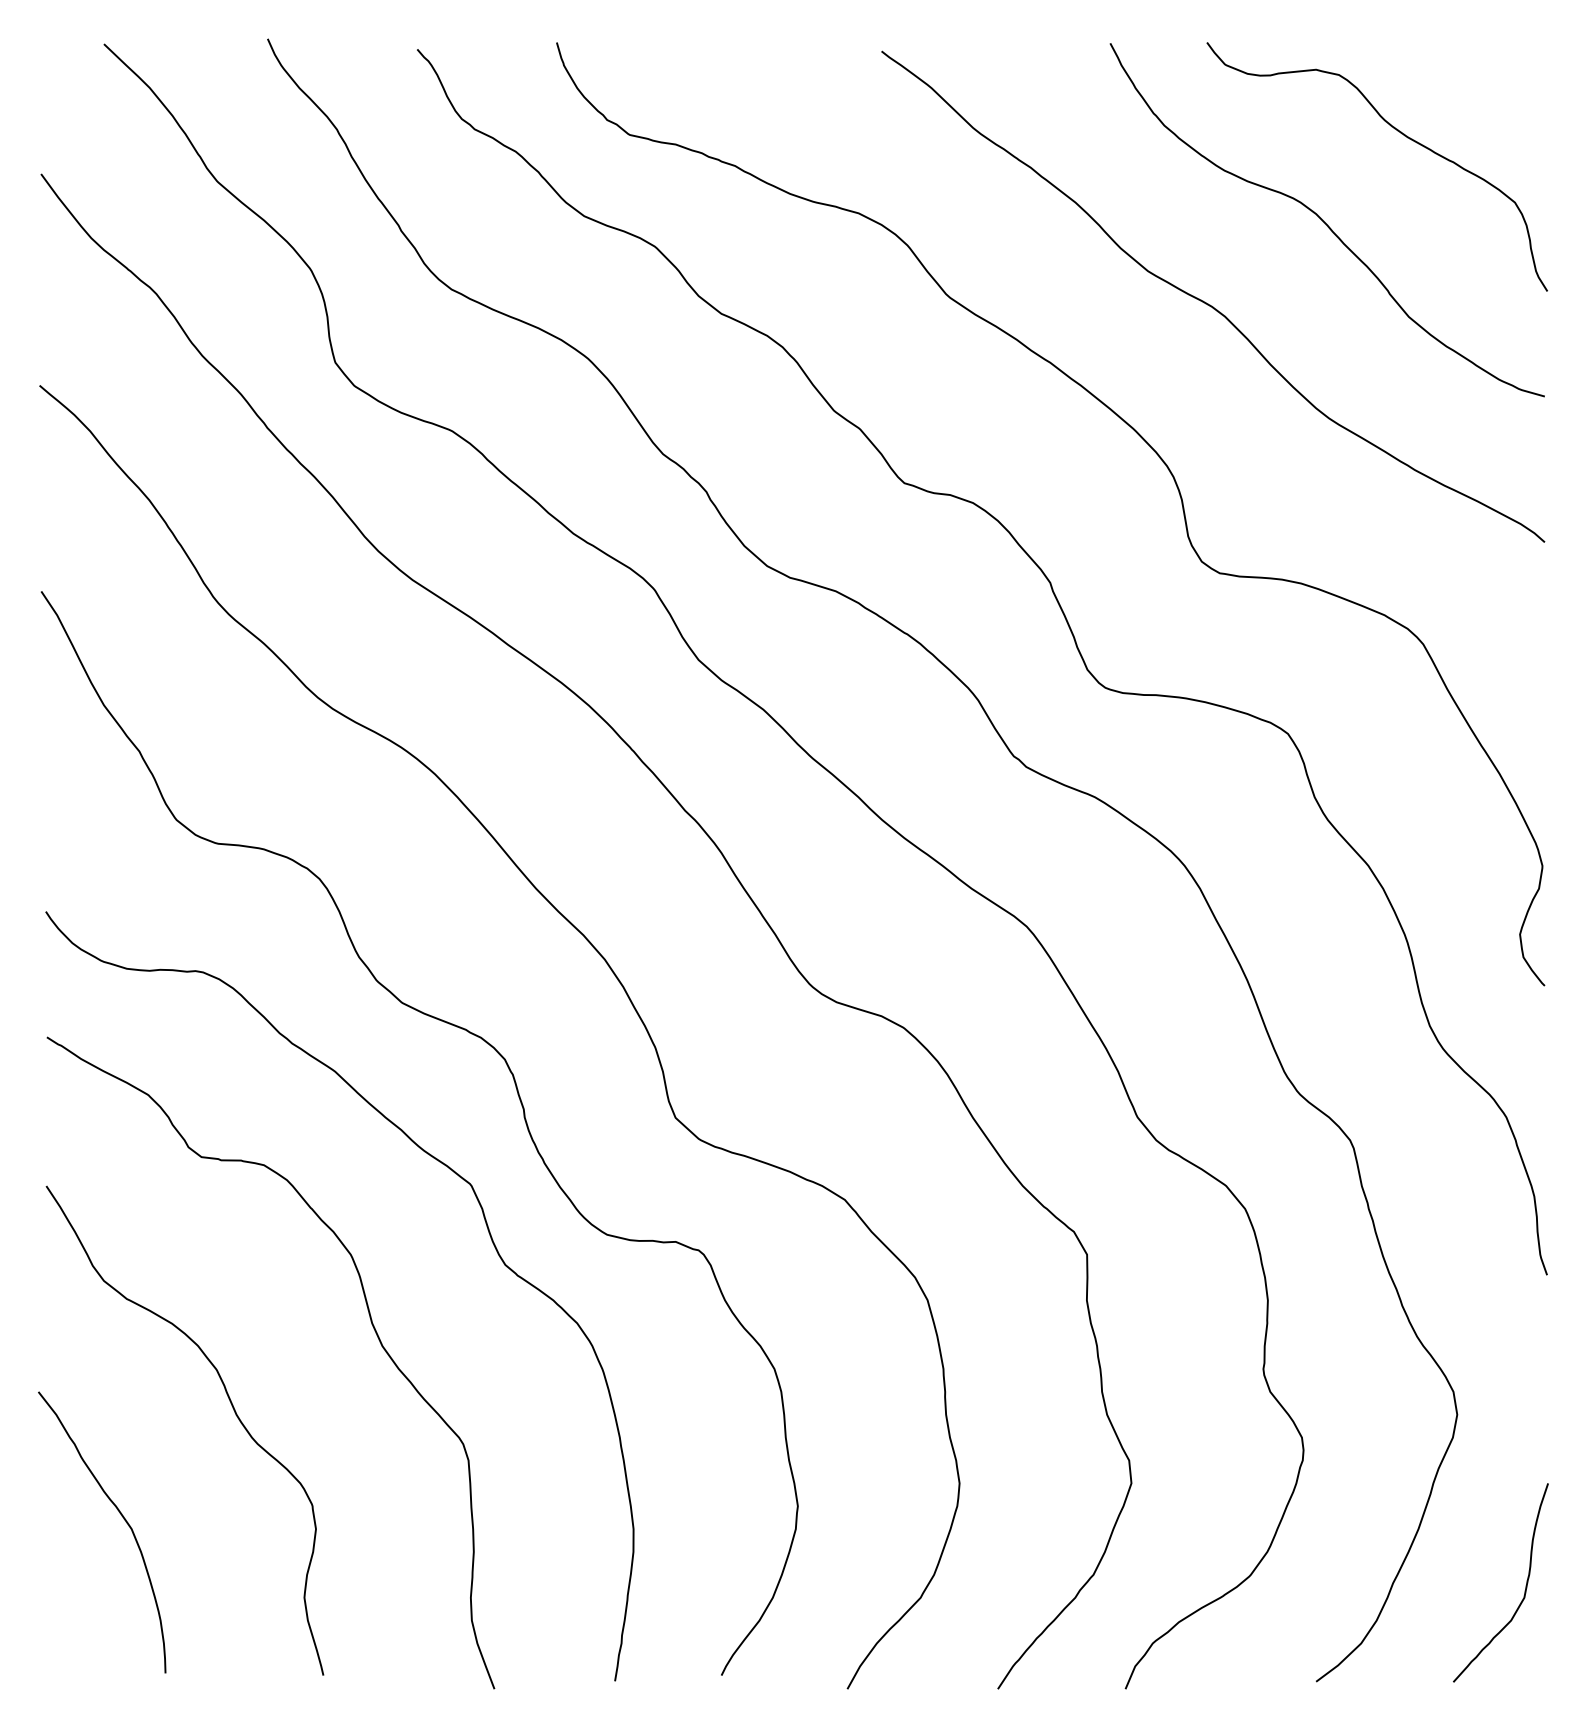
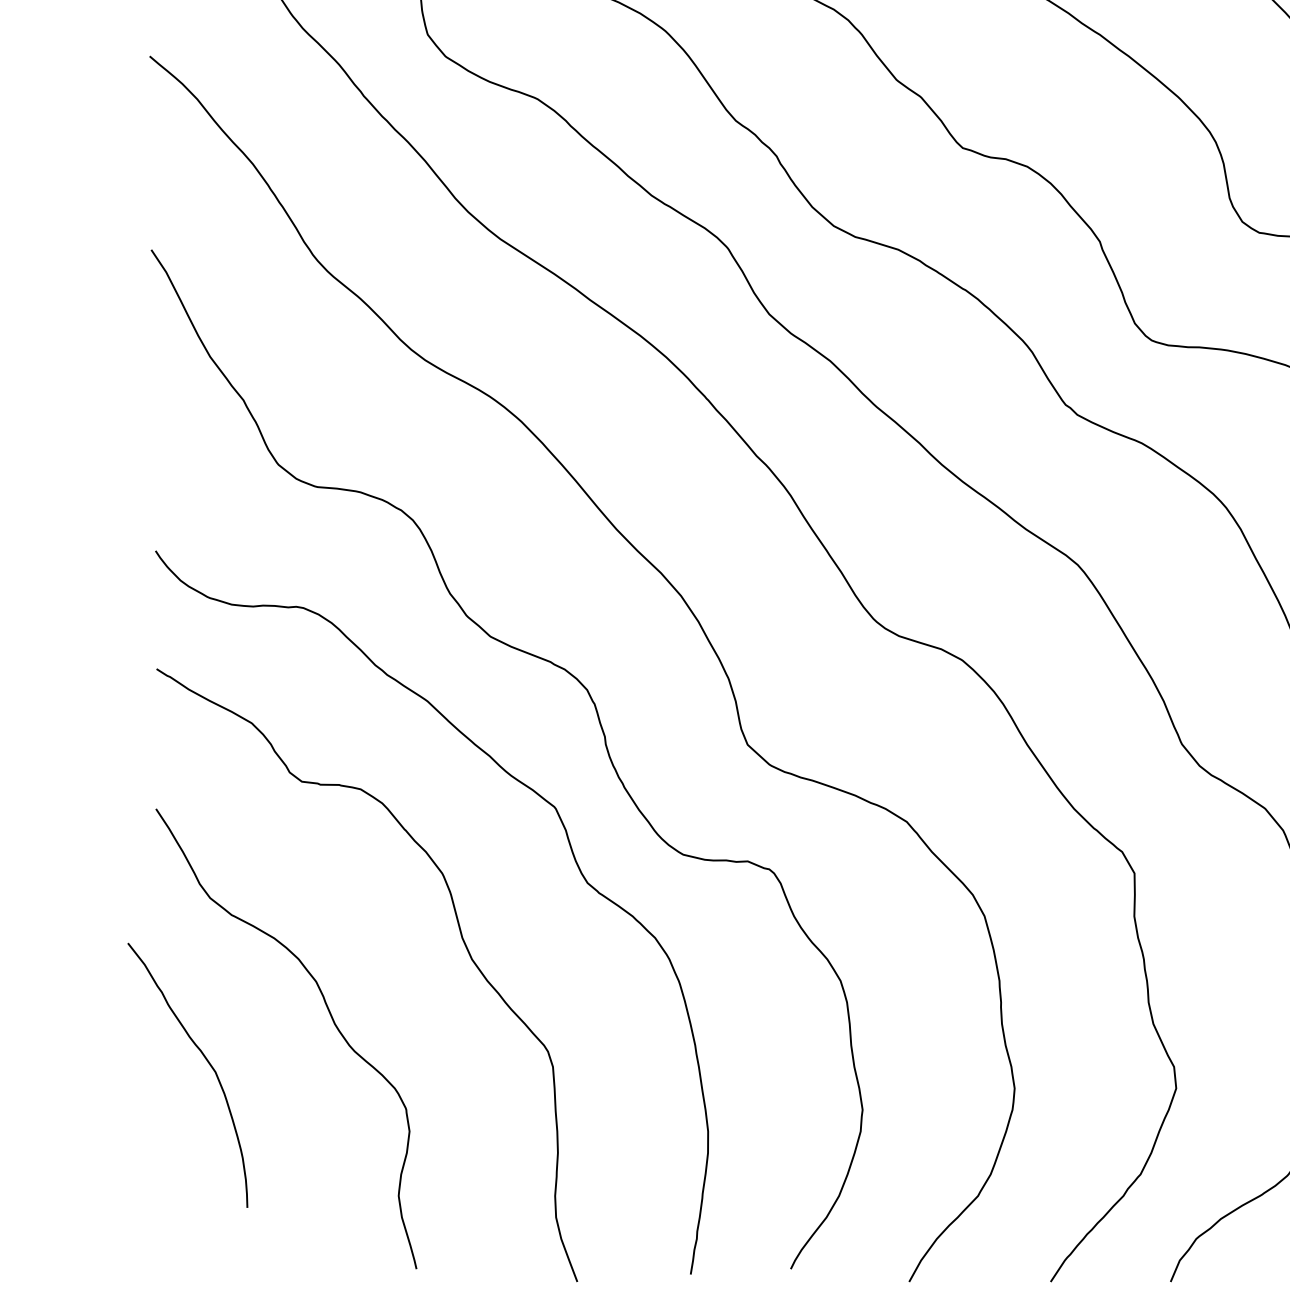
curve: (123, 1519) -> (207, 1063), moved

